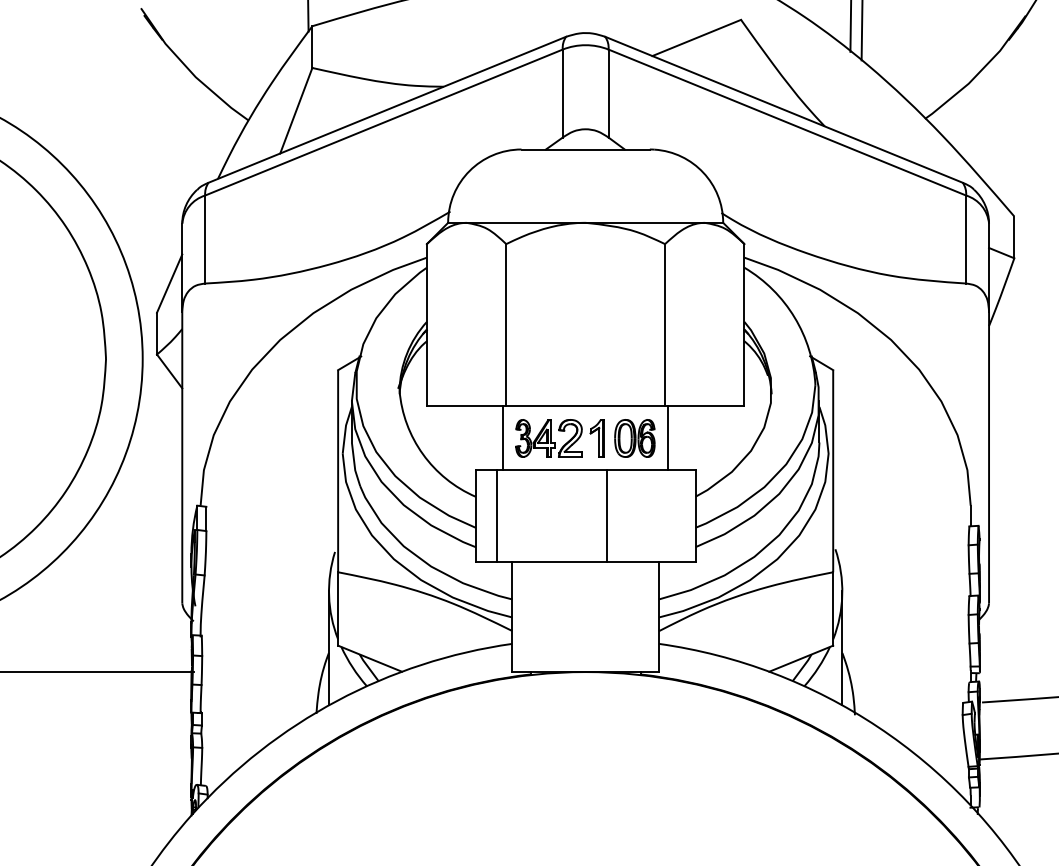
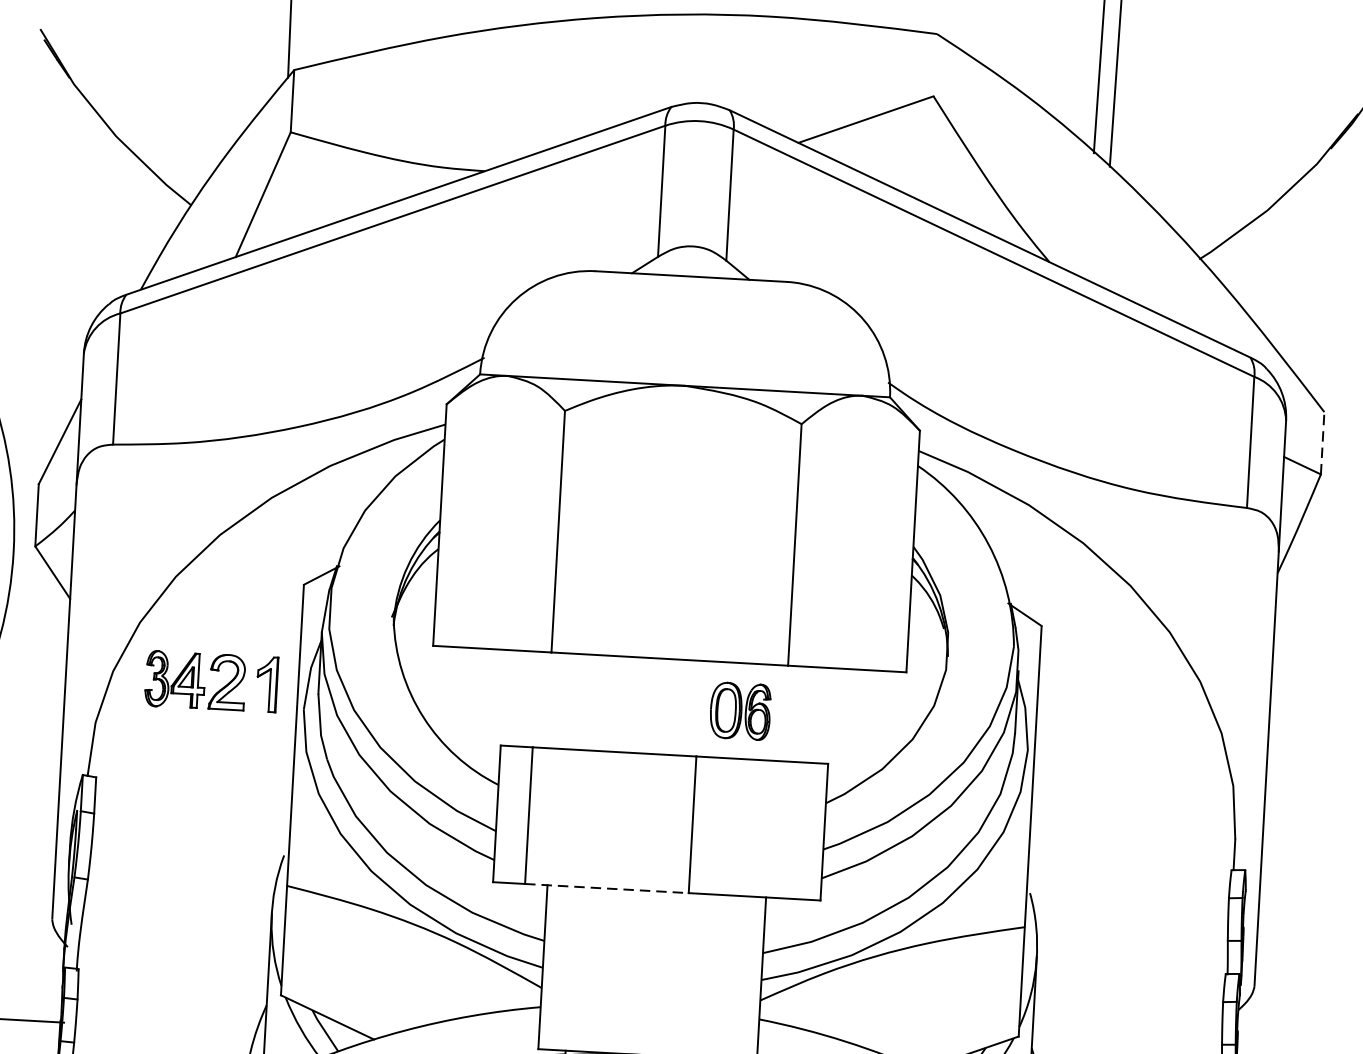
line: (1014, 237) -> (1322, 443), solid -> dashed
line: (503, 438) -> (544, 700), removed
part: (559, 438) -> (210, 681), moved
line: (668, 438) -> (790, 714), removed
line: (552, 562) -> (607, 889), solid -> dashed

